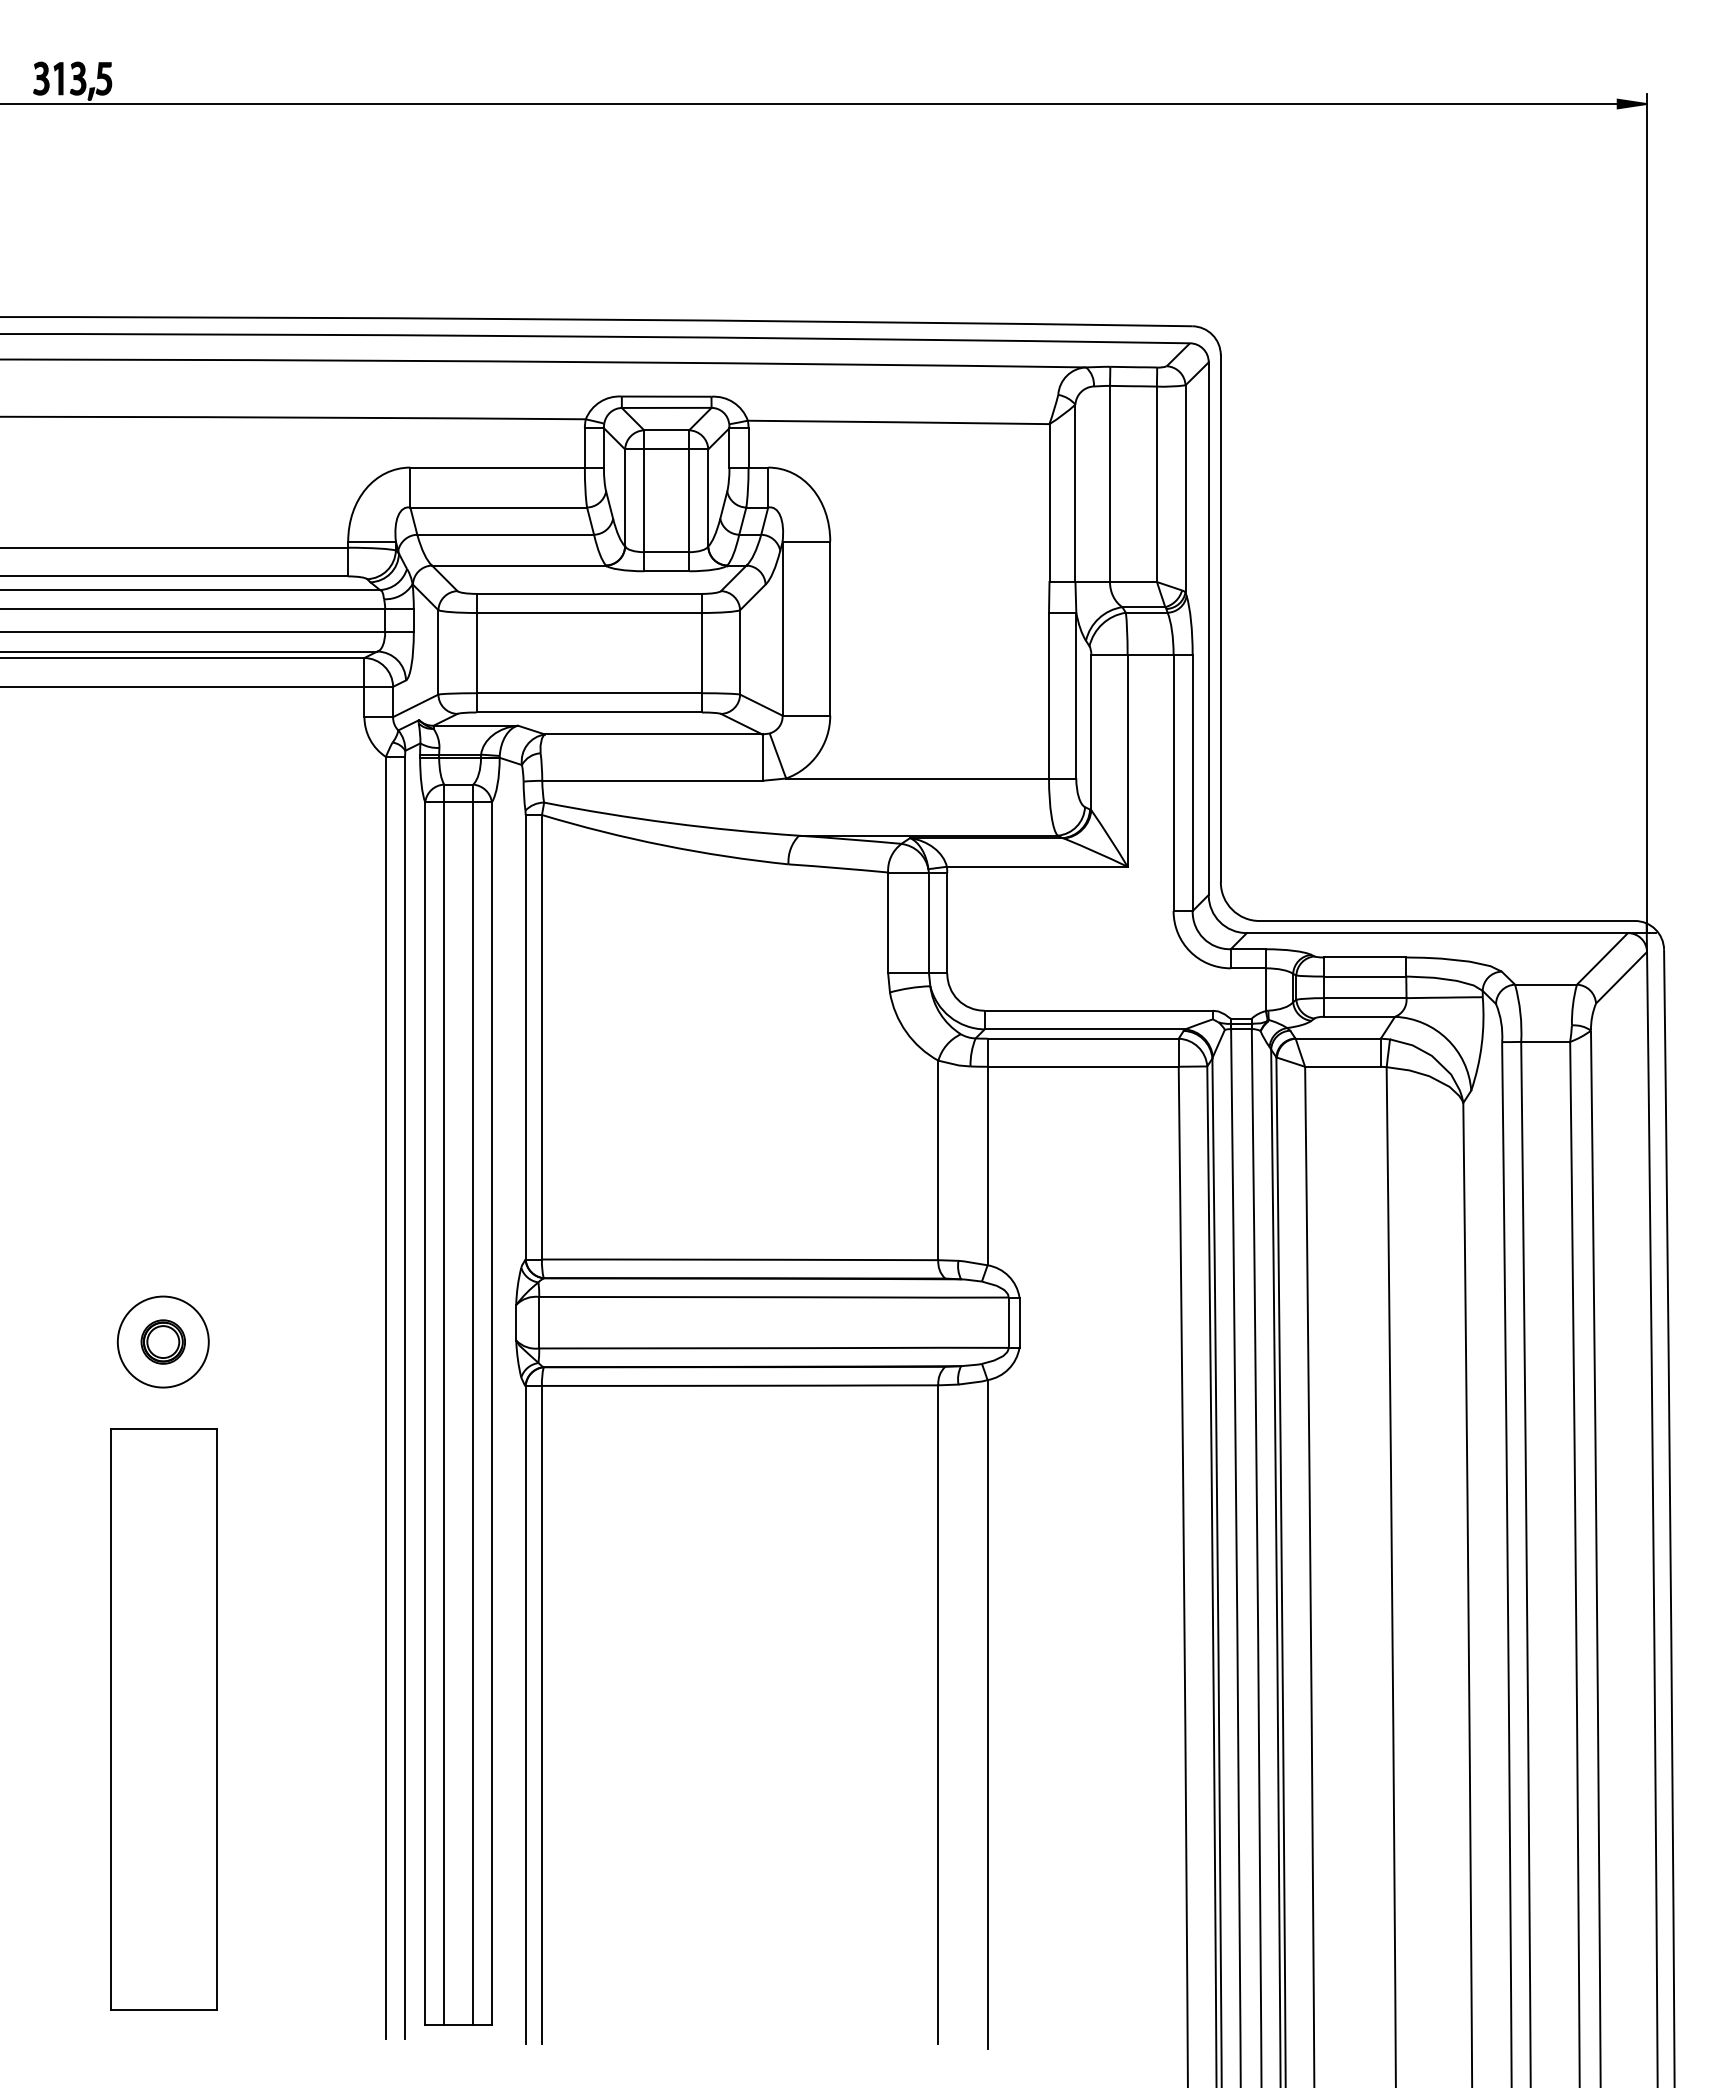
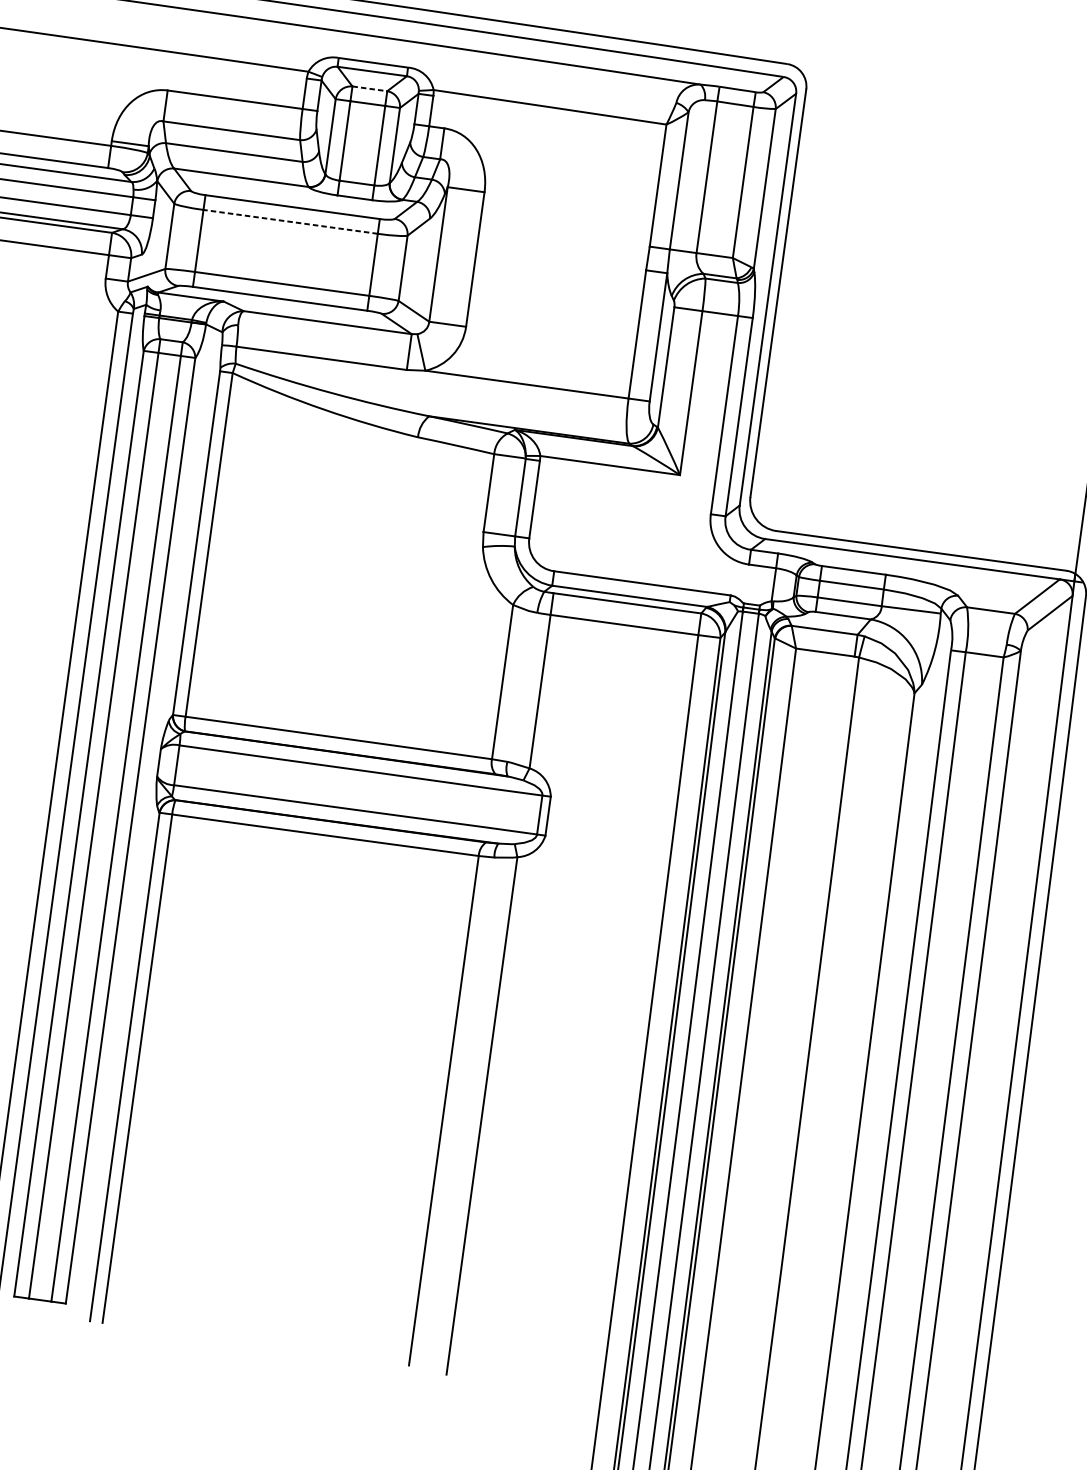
line: (666, 430) -> (369, 88), solid -> dashed
line: (589, 612) -> (290, 221), solid -> dashed

